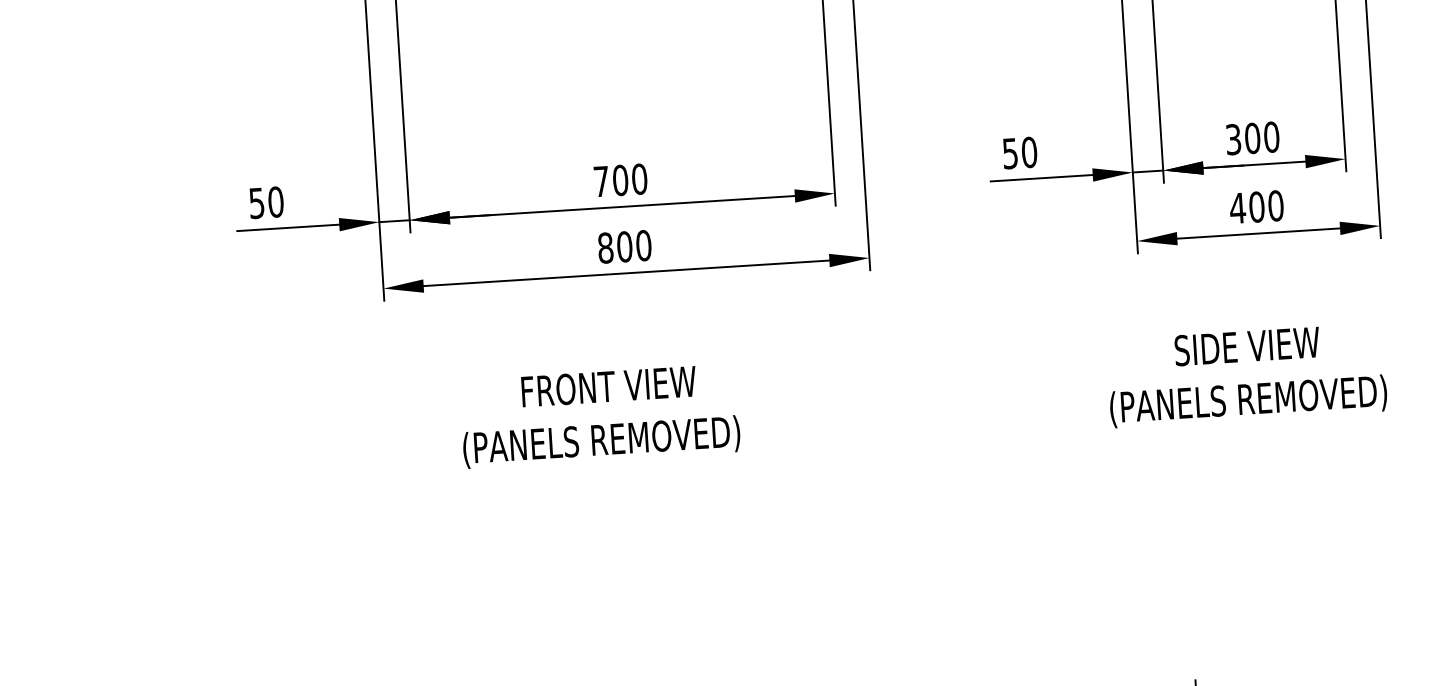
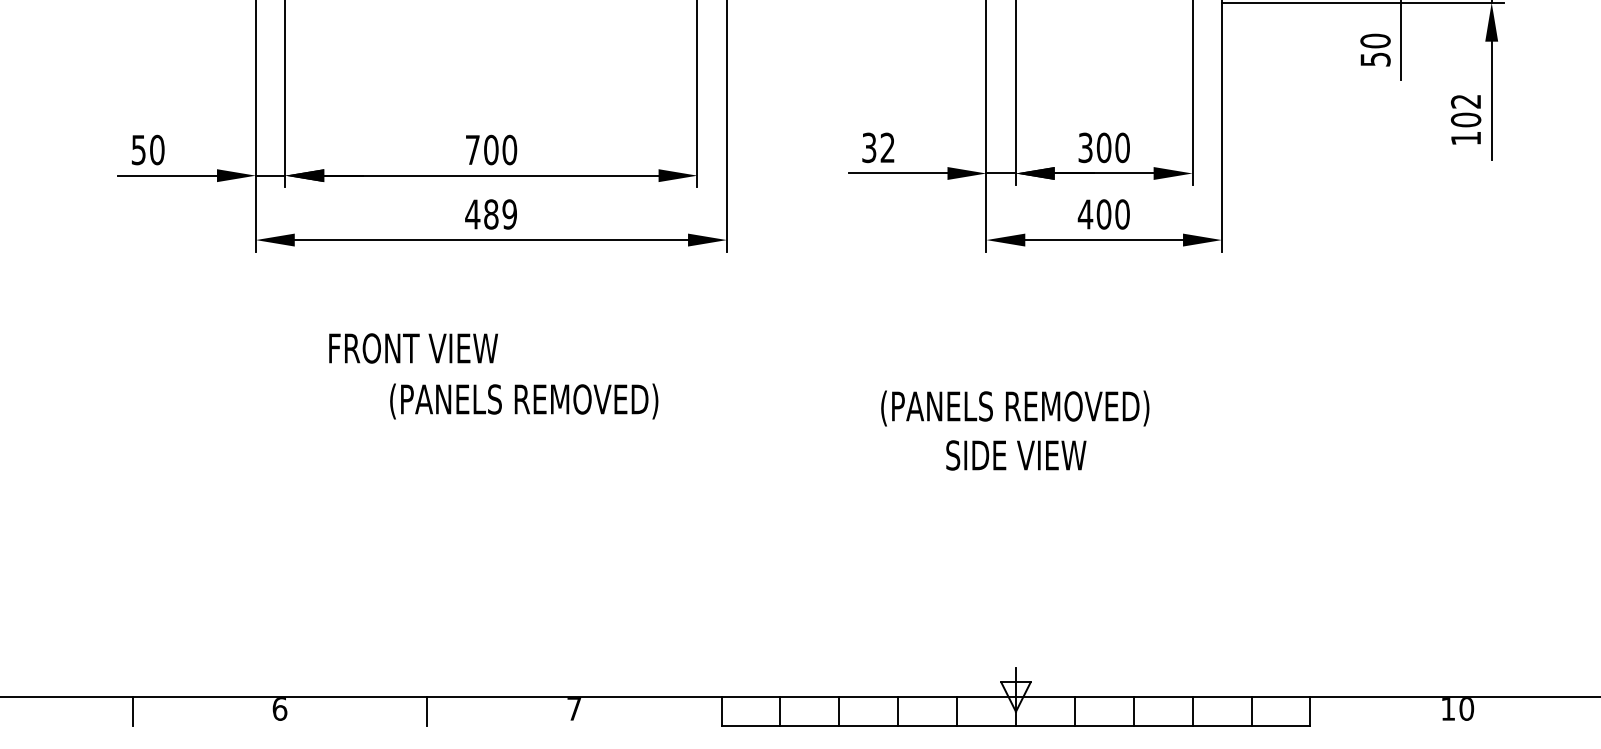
text: (1020, 152) -> (879, 147), 50 -> 32
text: (624, 246) -> (491, 214), 800 -> 489
text: (1247, 346) -> (1016, 455), moved
text: (608, 386) -> (413, 348), moved
text: (1248, 401) -> (1015, 408), moved
text: (602, 442) -> (524, 401), moved

